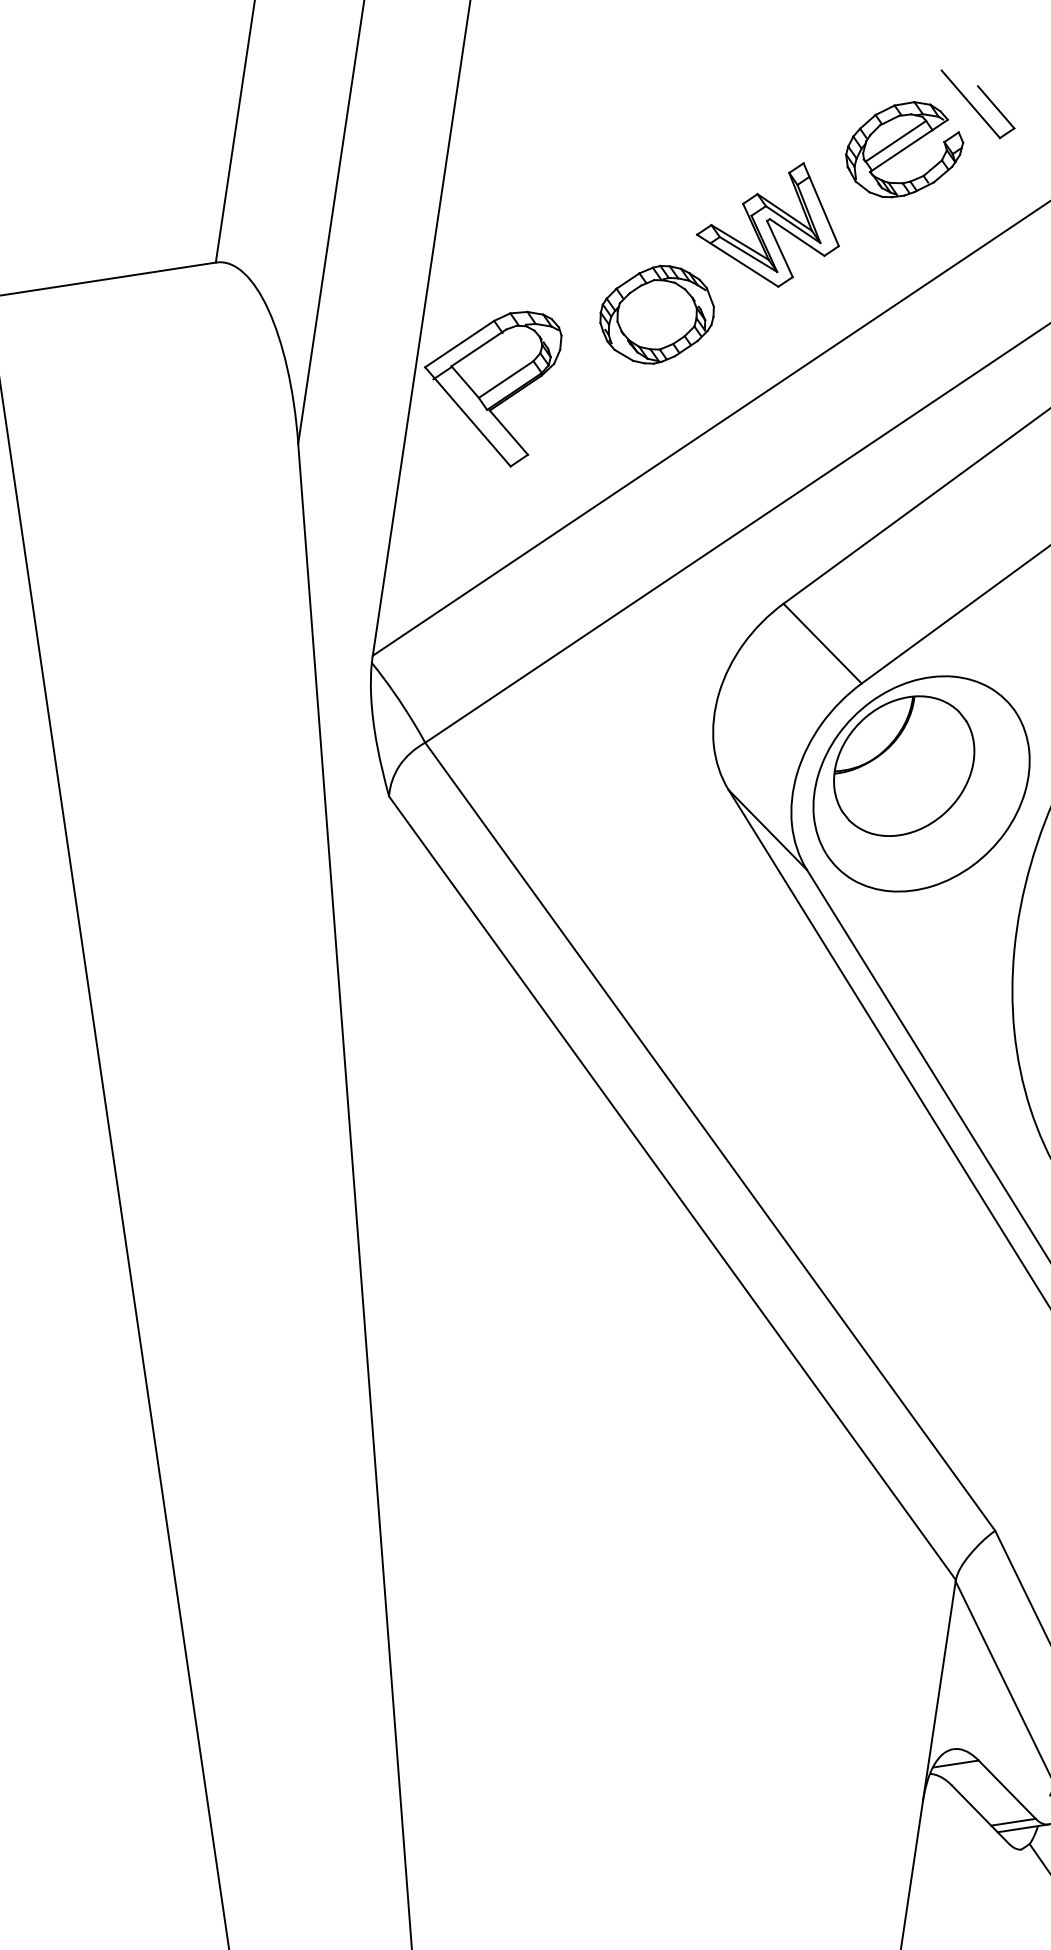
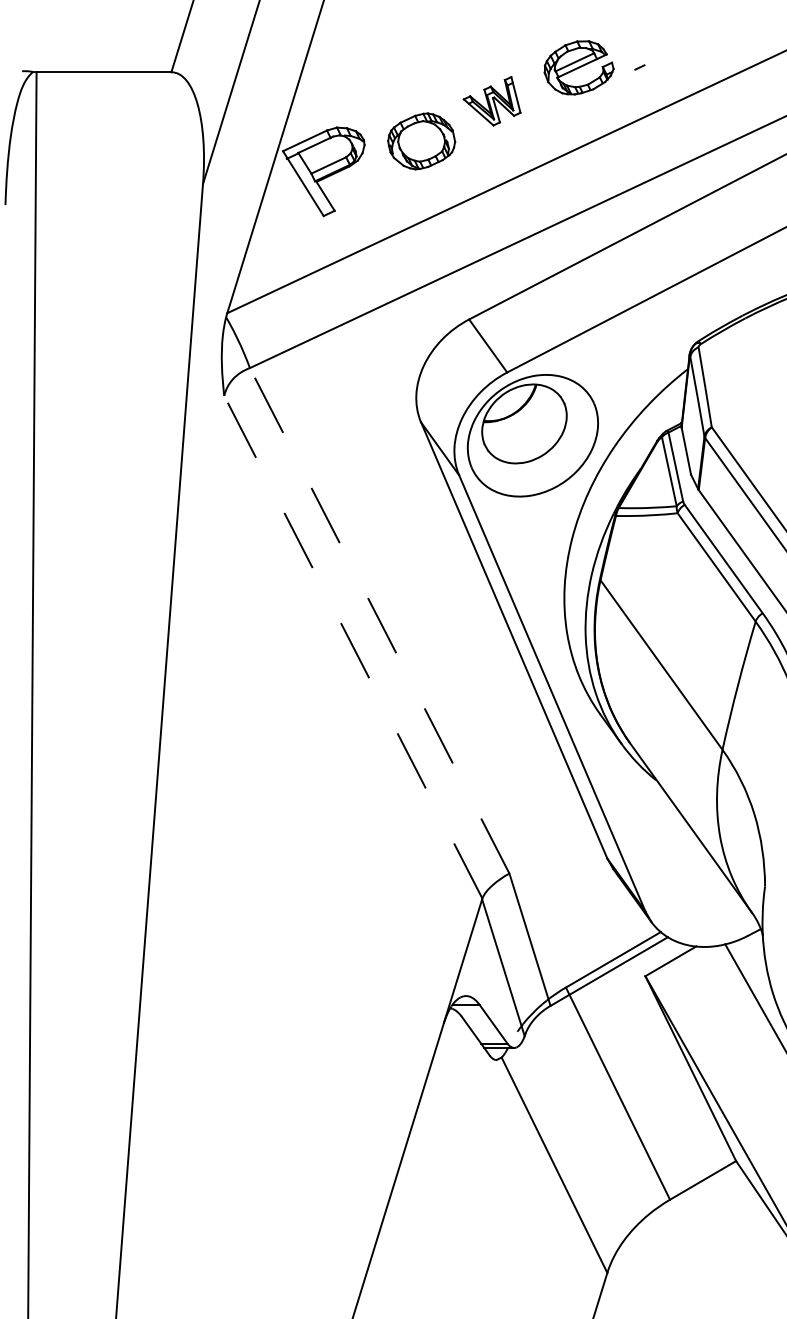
line: (970, 104) -> (621, 47), removed
line: (995, 107) -> (635, 51), removed
part: (764, 227) -> (491, 100), size x0.7
line: (709, 1136) -> (379, 620), solid -> dashed
line: (672, 1188) -> (353, 647), solid -> dashed

